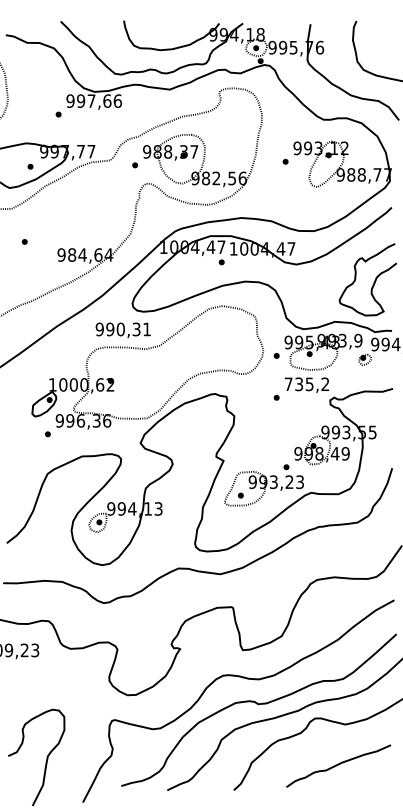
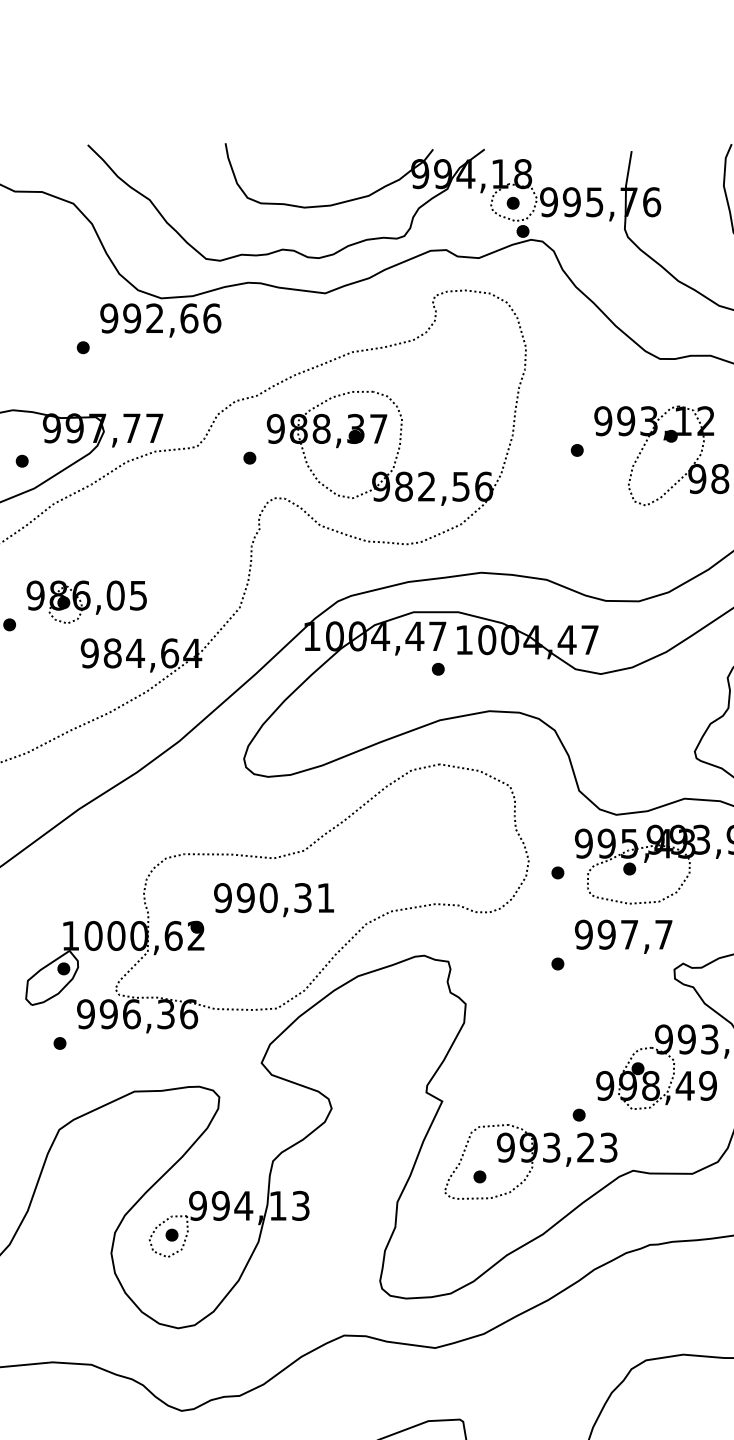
text: (91, 100) -> (154, 317), 997,66 -> 992,66
part: (59, 231) -> (85, 602), added
text: (122, 330) -> (272, 900), moved
text: (306, 384) -> (622, 935), 735,2 -> 997,7

